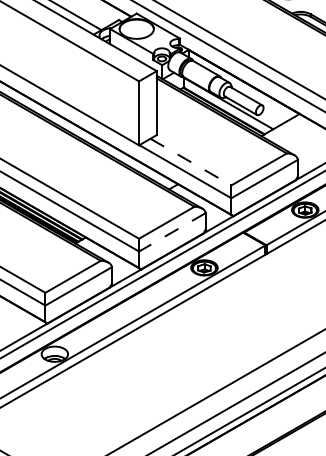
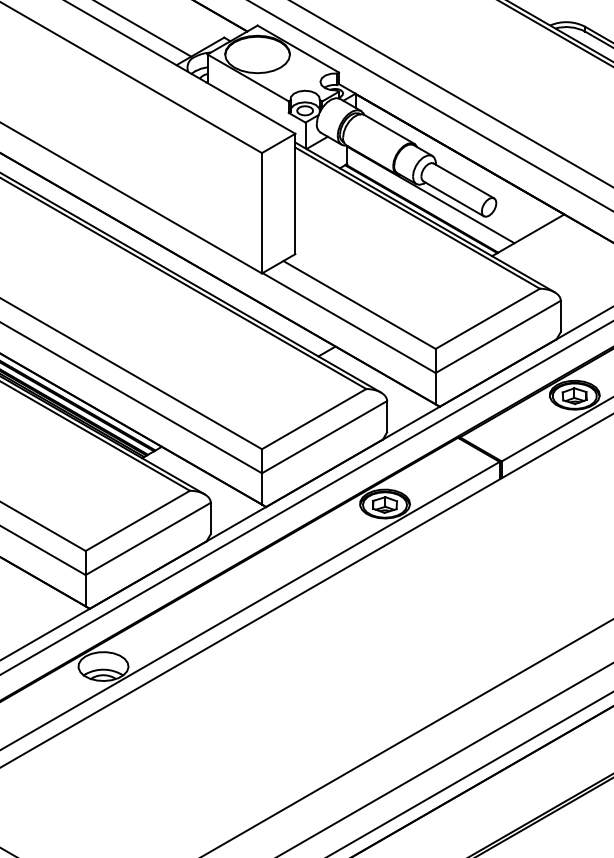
line: (190, 162) -> (358, 305), dashed -> solid
line: (171, 232) -> (322, 437), dashed -> solid

